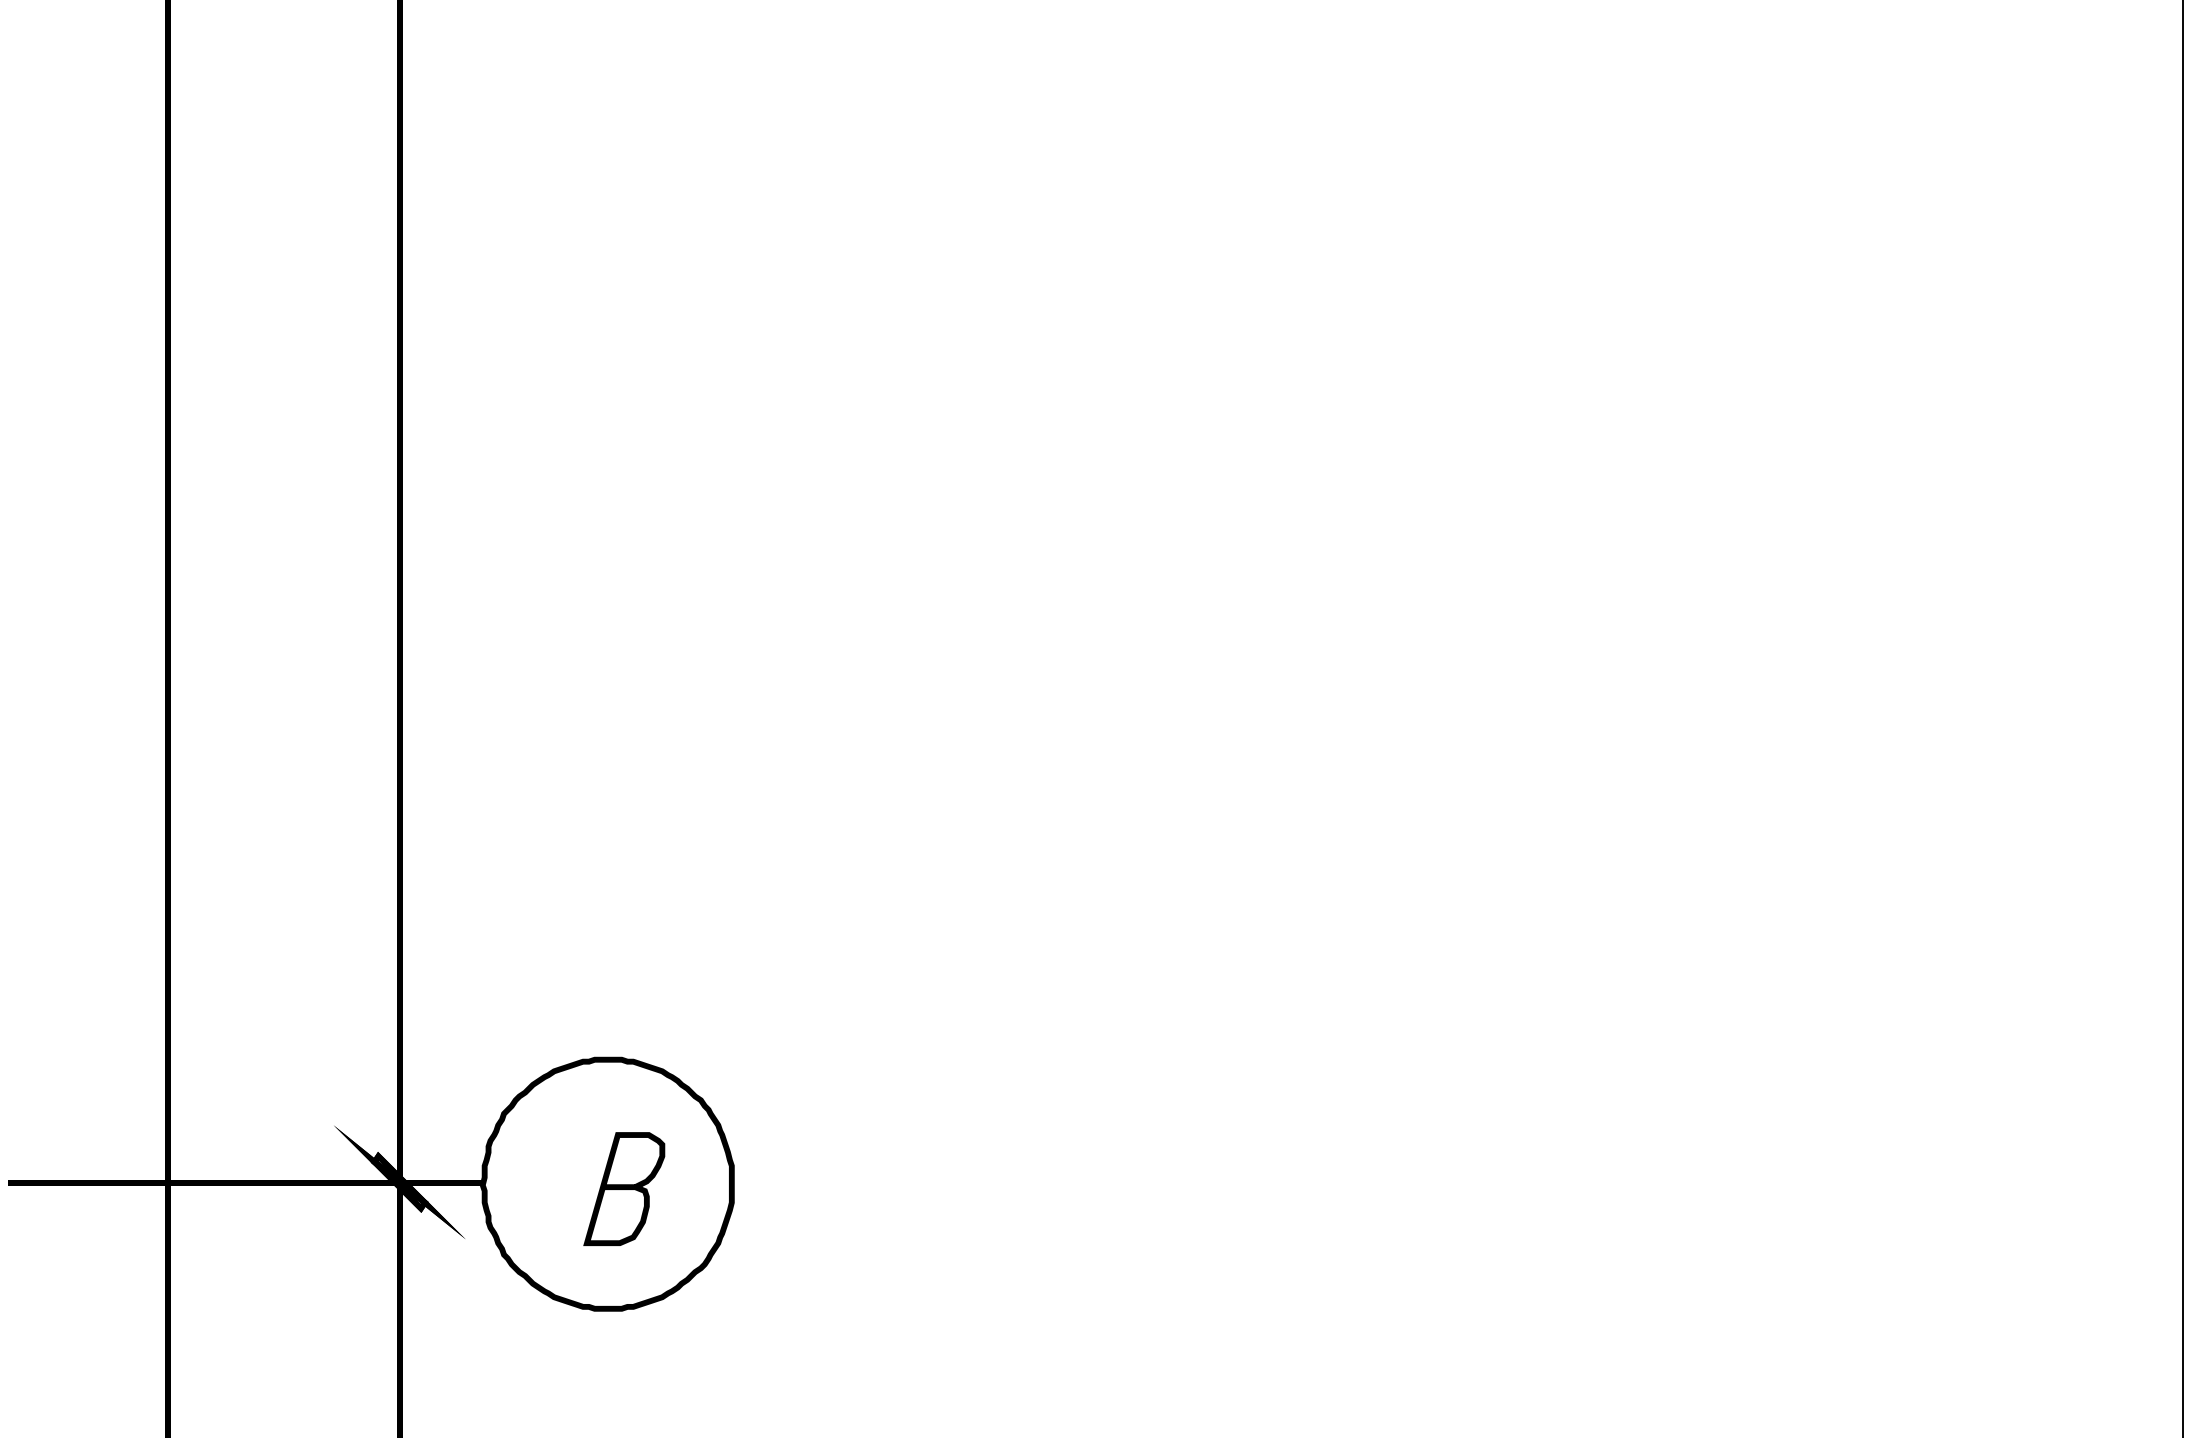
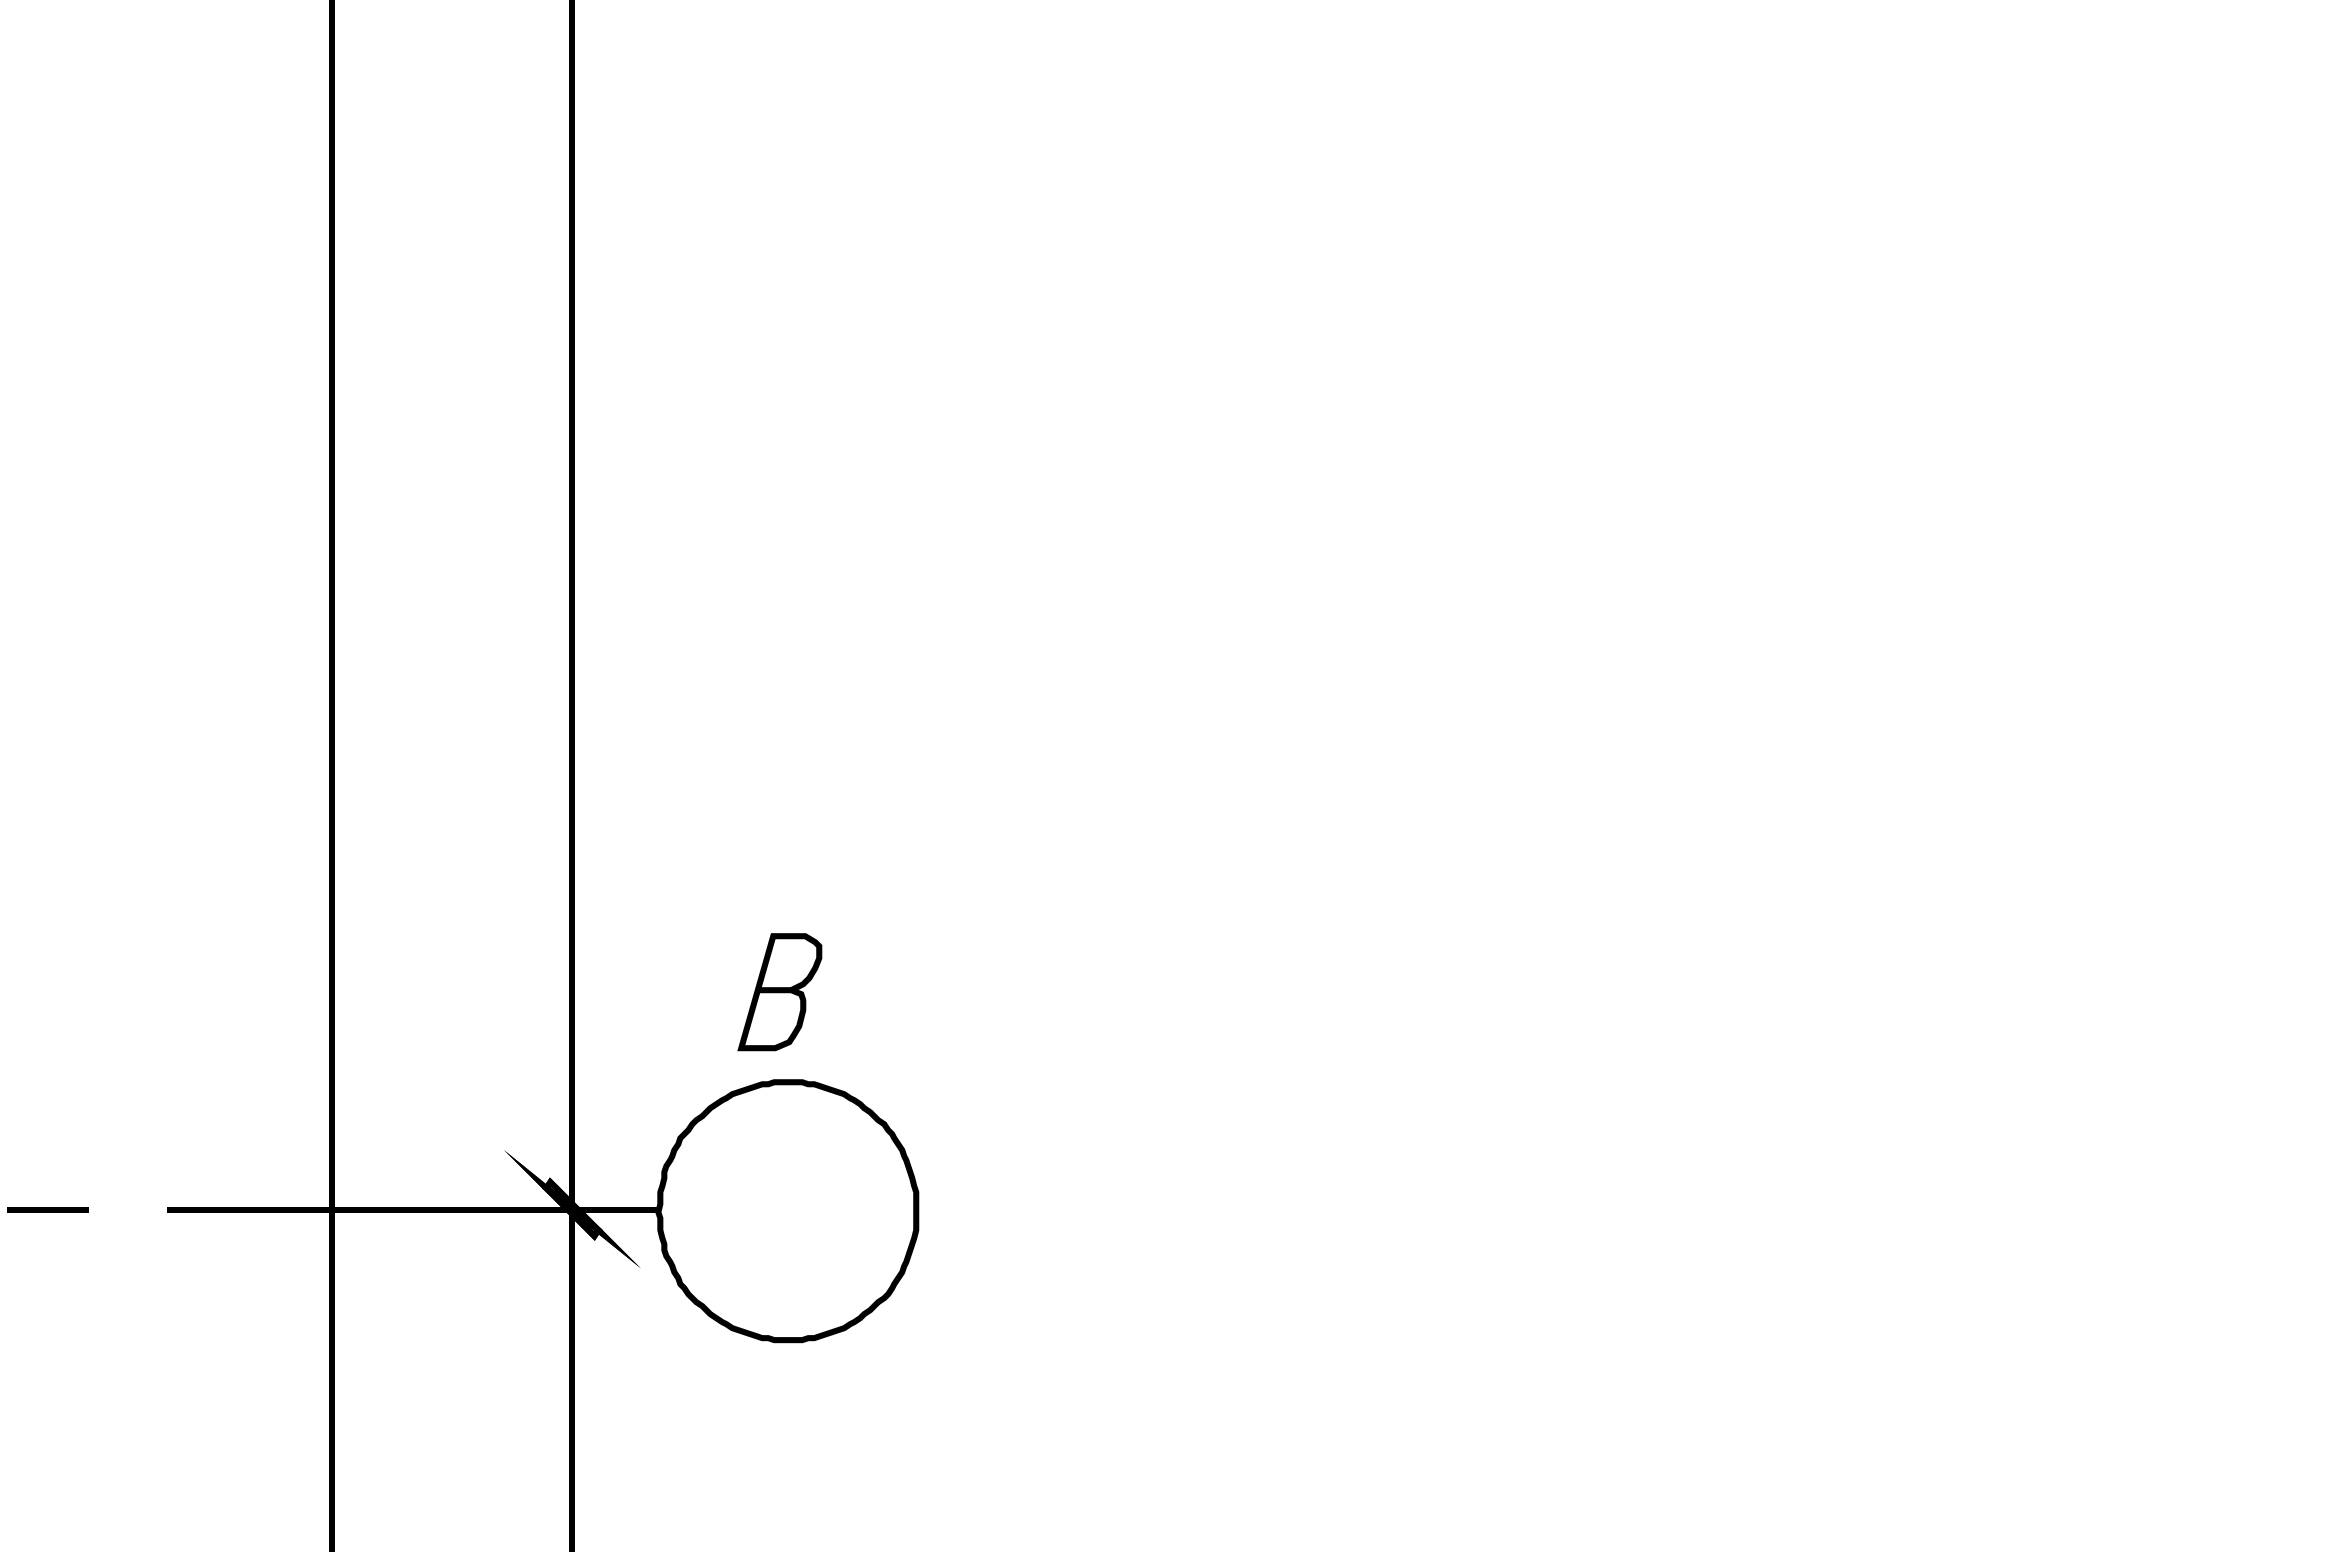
curve: (623, 1189) -> (779, 992), moved

